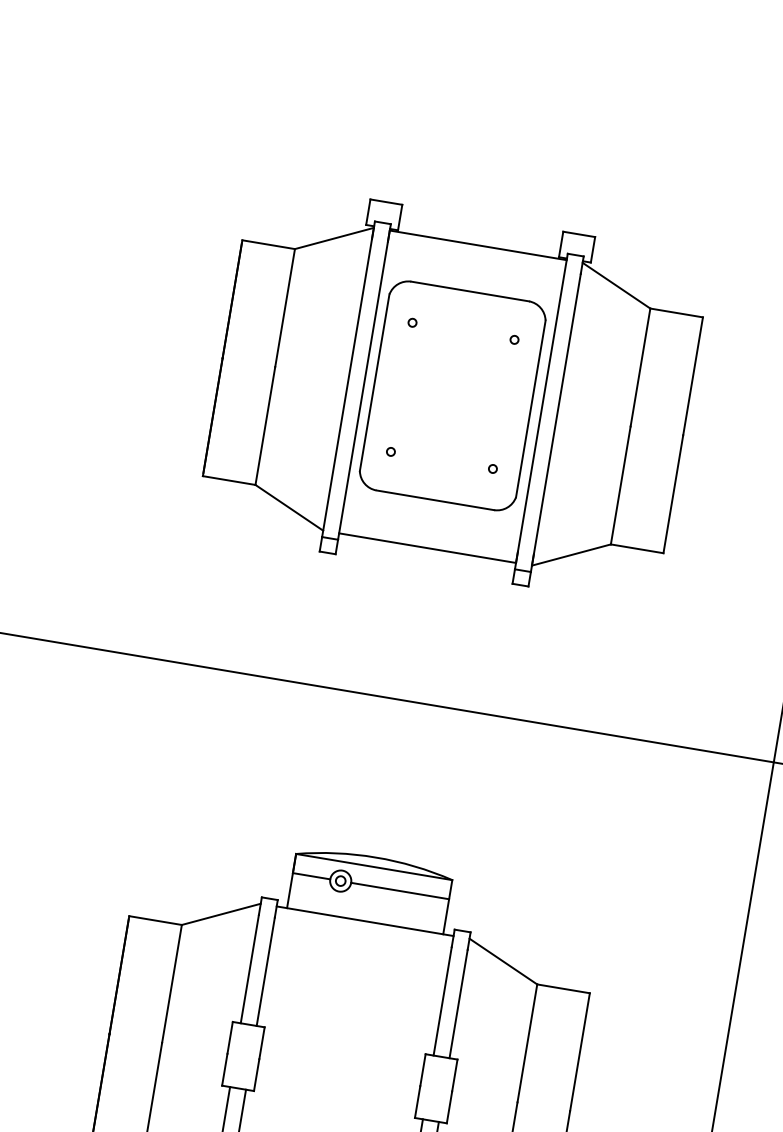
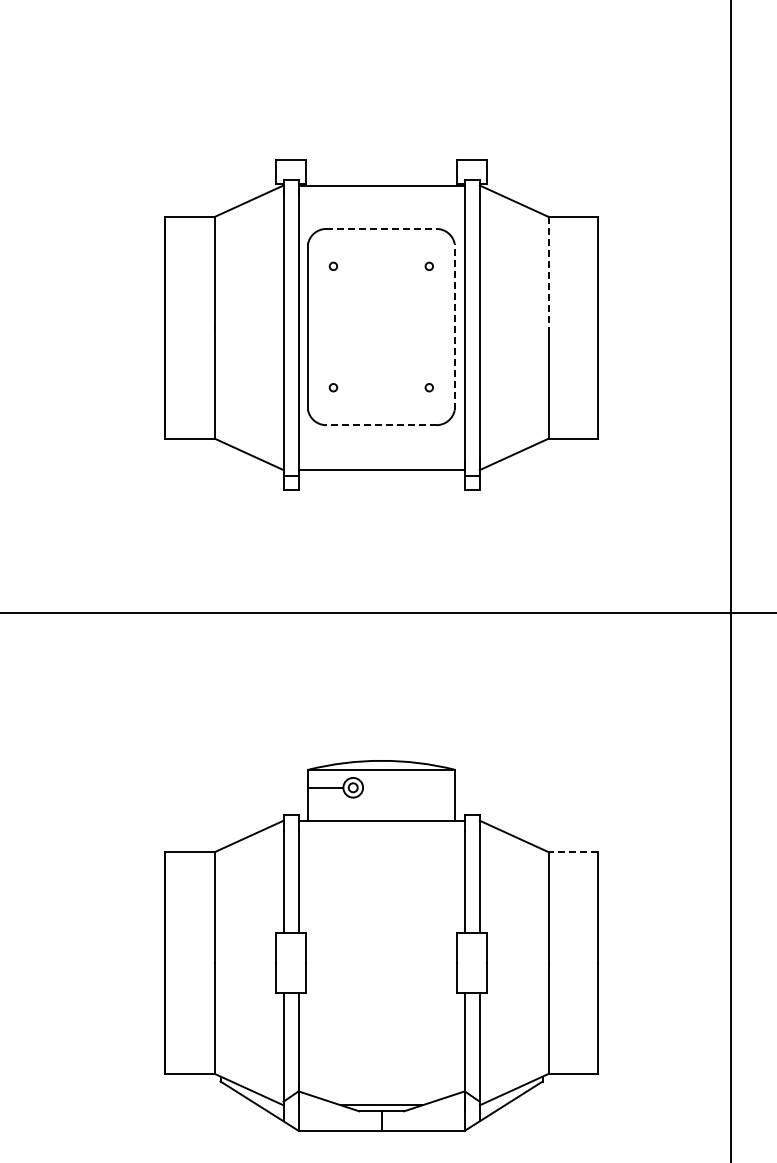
line: (470, 291) -> (381, 228), solid -> dashed
line: (640, 367) -> (548, 272), solid -> dashed
line: (530, 408) -> (454, 326), solid -> dashed
line: (435, 500) -> (381, 425), solid -> dashed
line: (399, 890) -> (408, 787), removed
line: (563, 989) -> (573, 852), solid -> dashed

